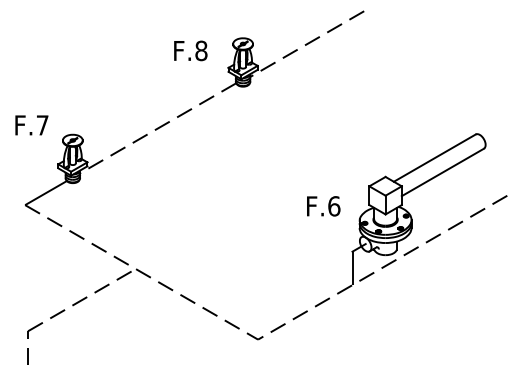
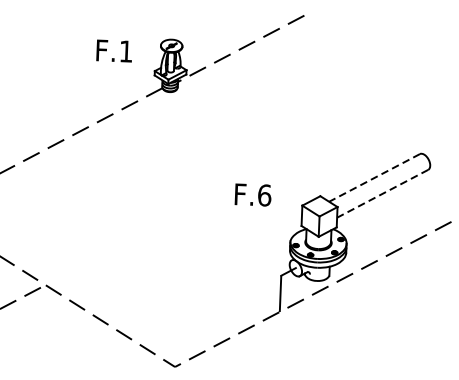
text: (201, 50) -> (126, 51), F.8 -> F.1
line: (434, 158) -> (374, 178), solid -> dashed
line: (442, 172) -> (382, 193), solid -> dashed
text: (323, 206) -> (252, 195), moved

